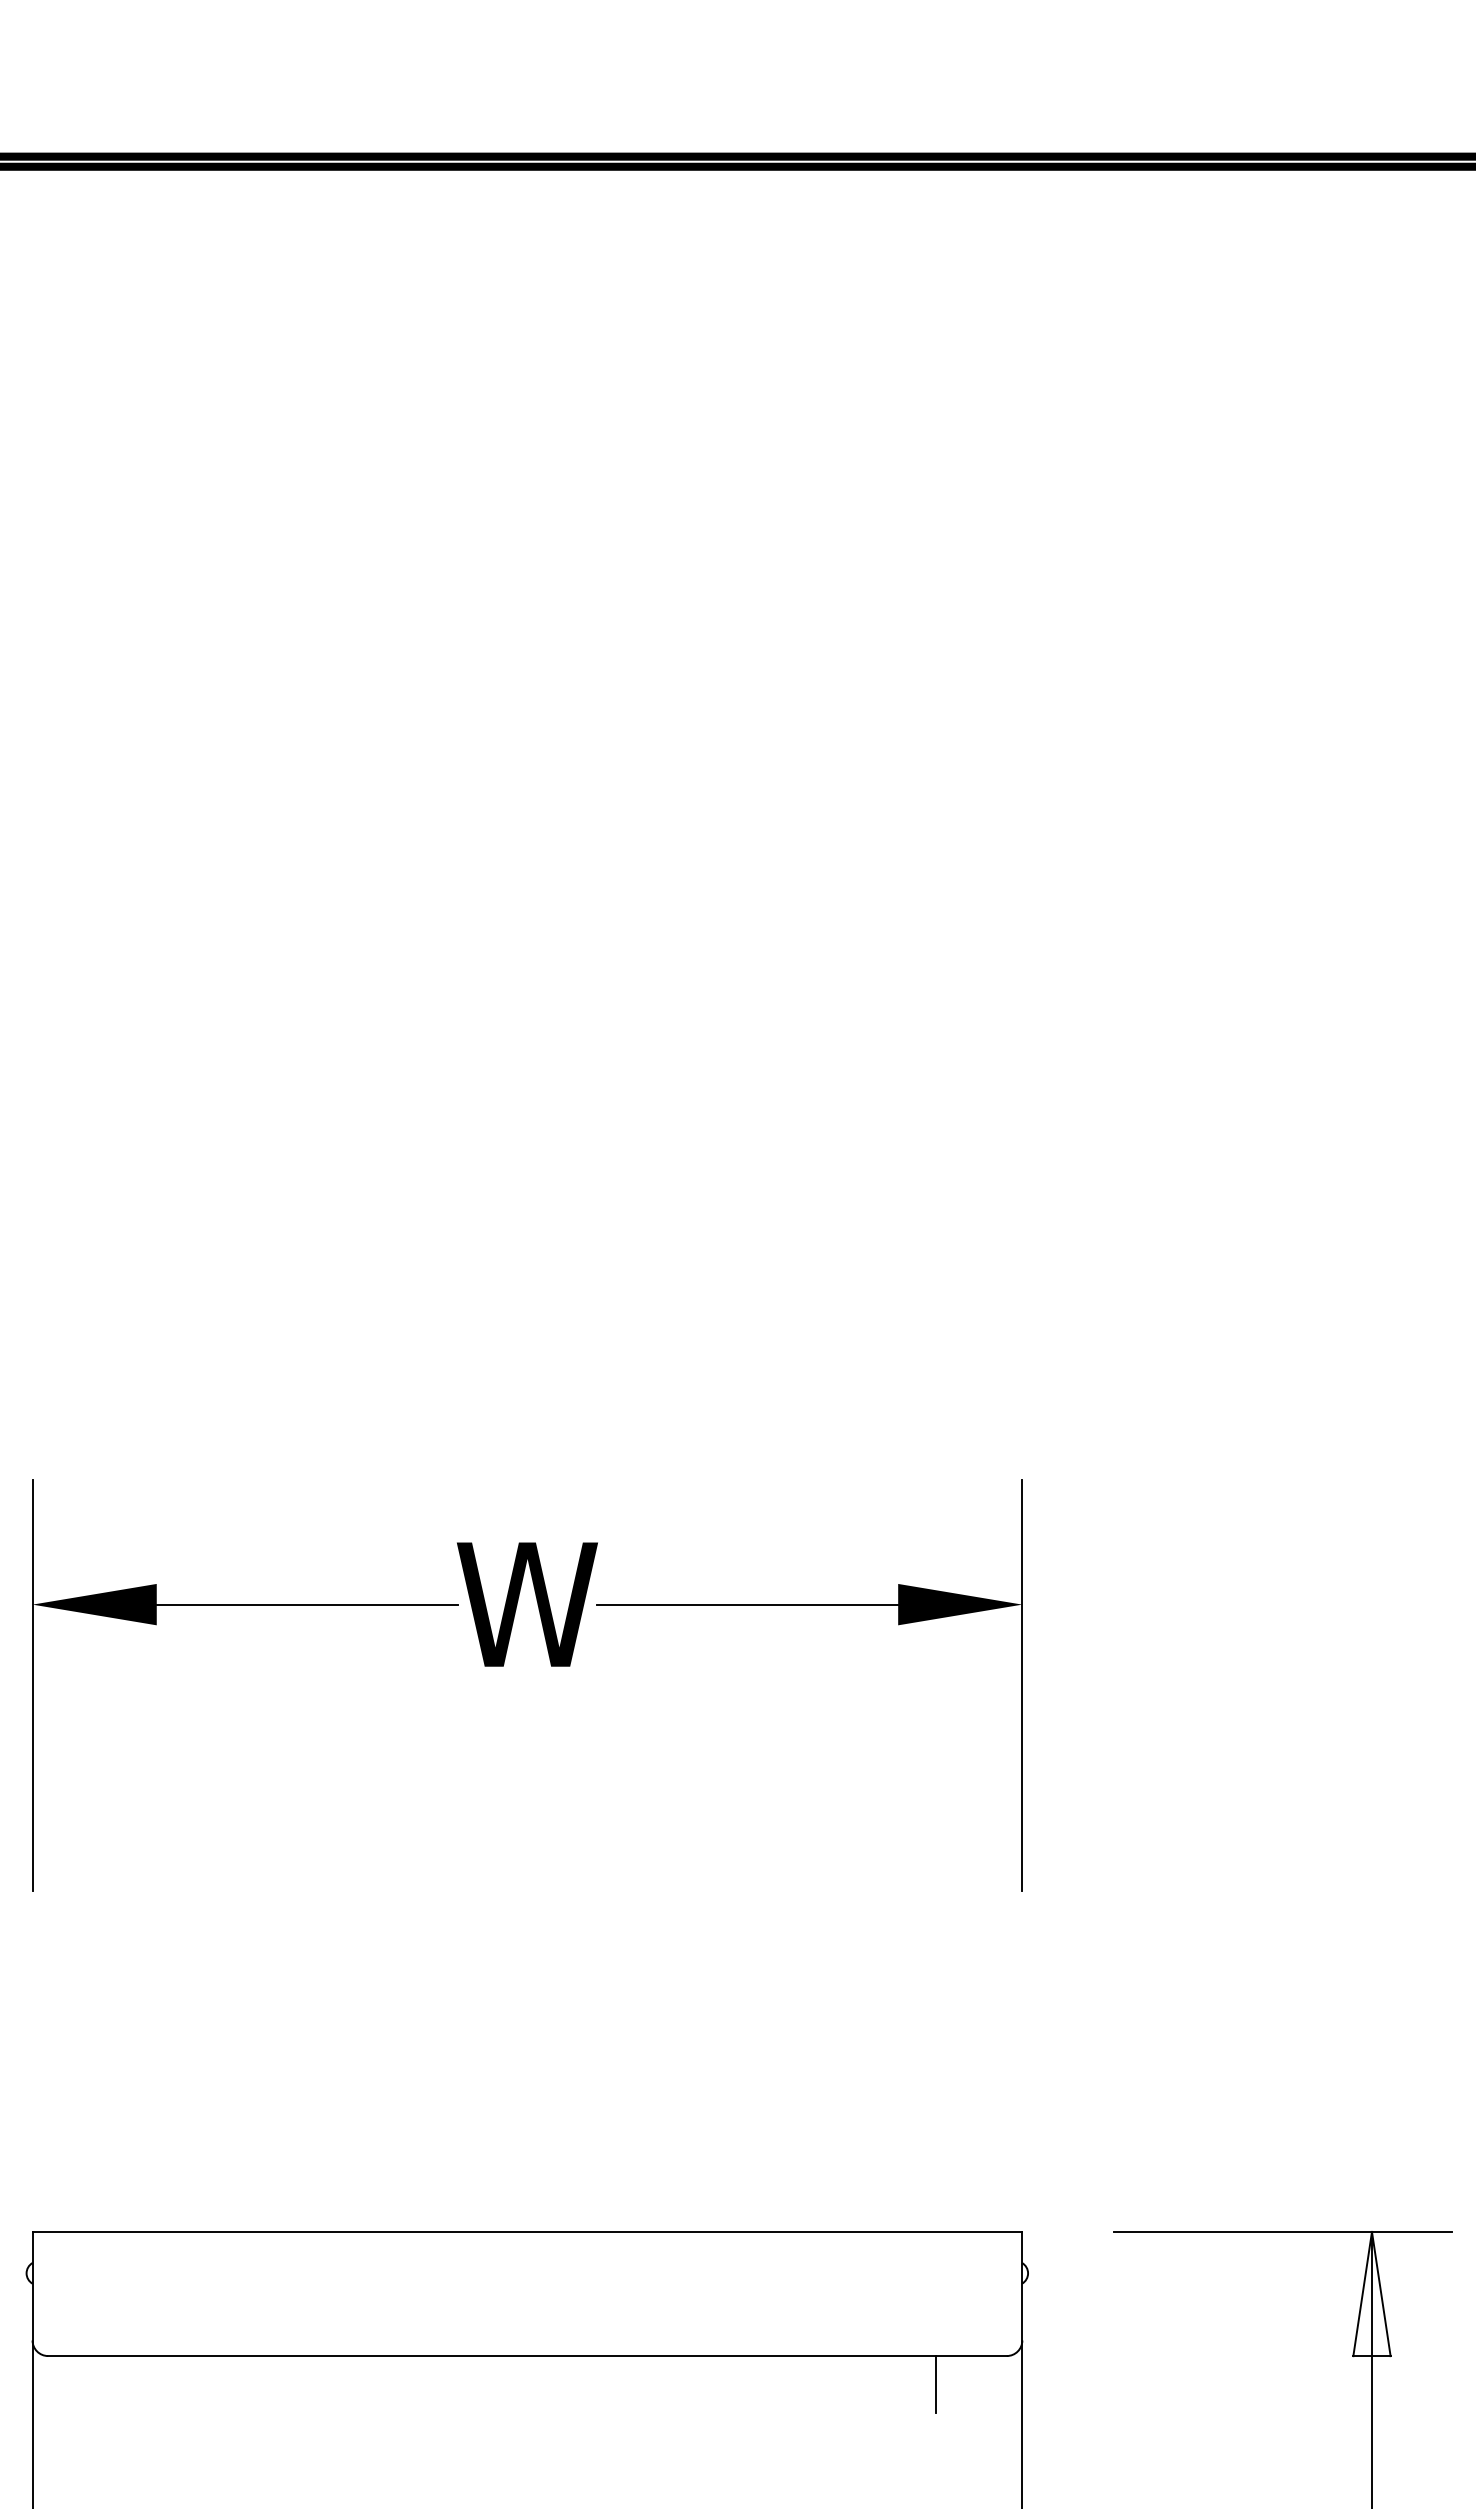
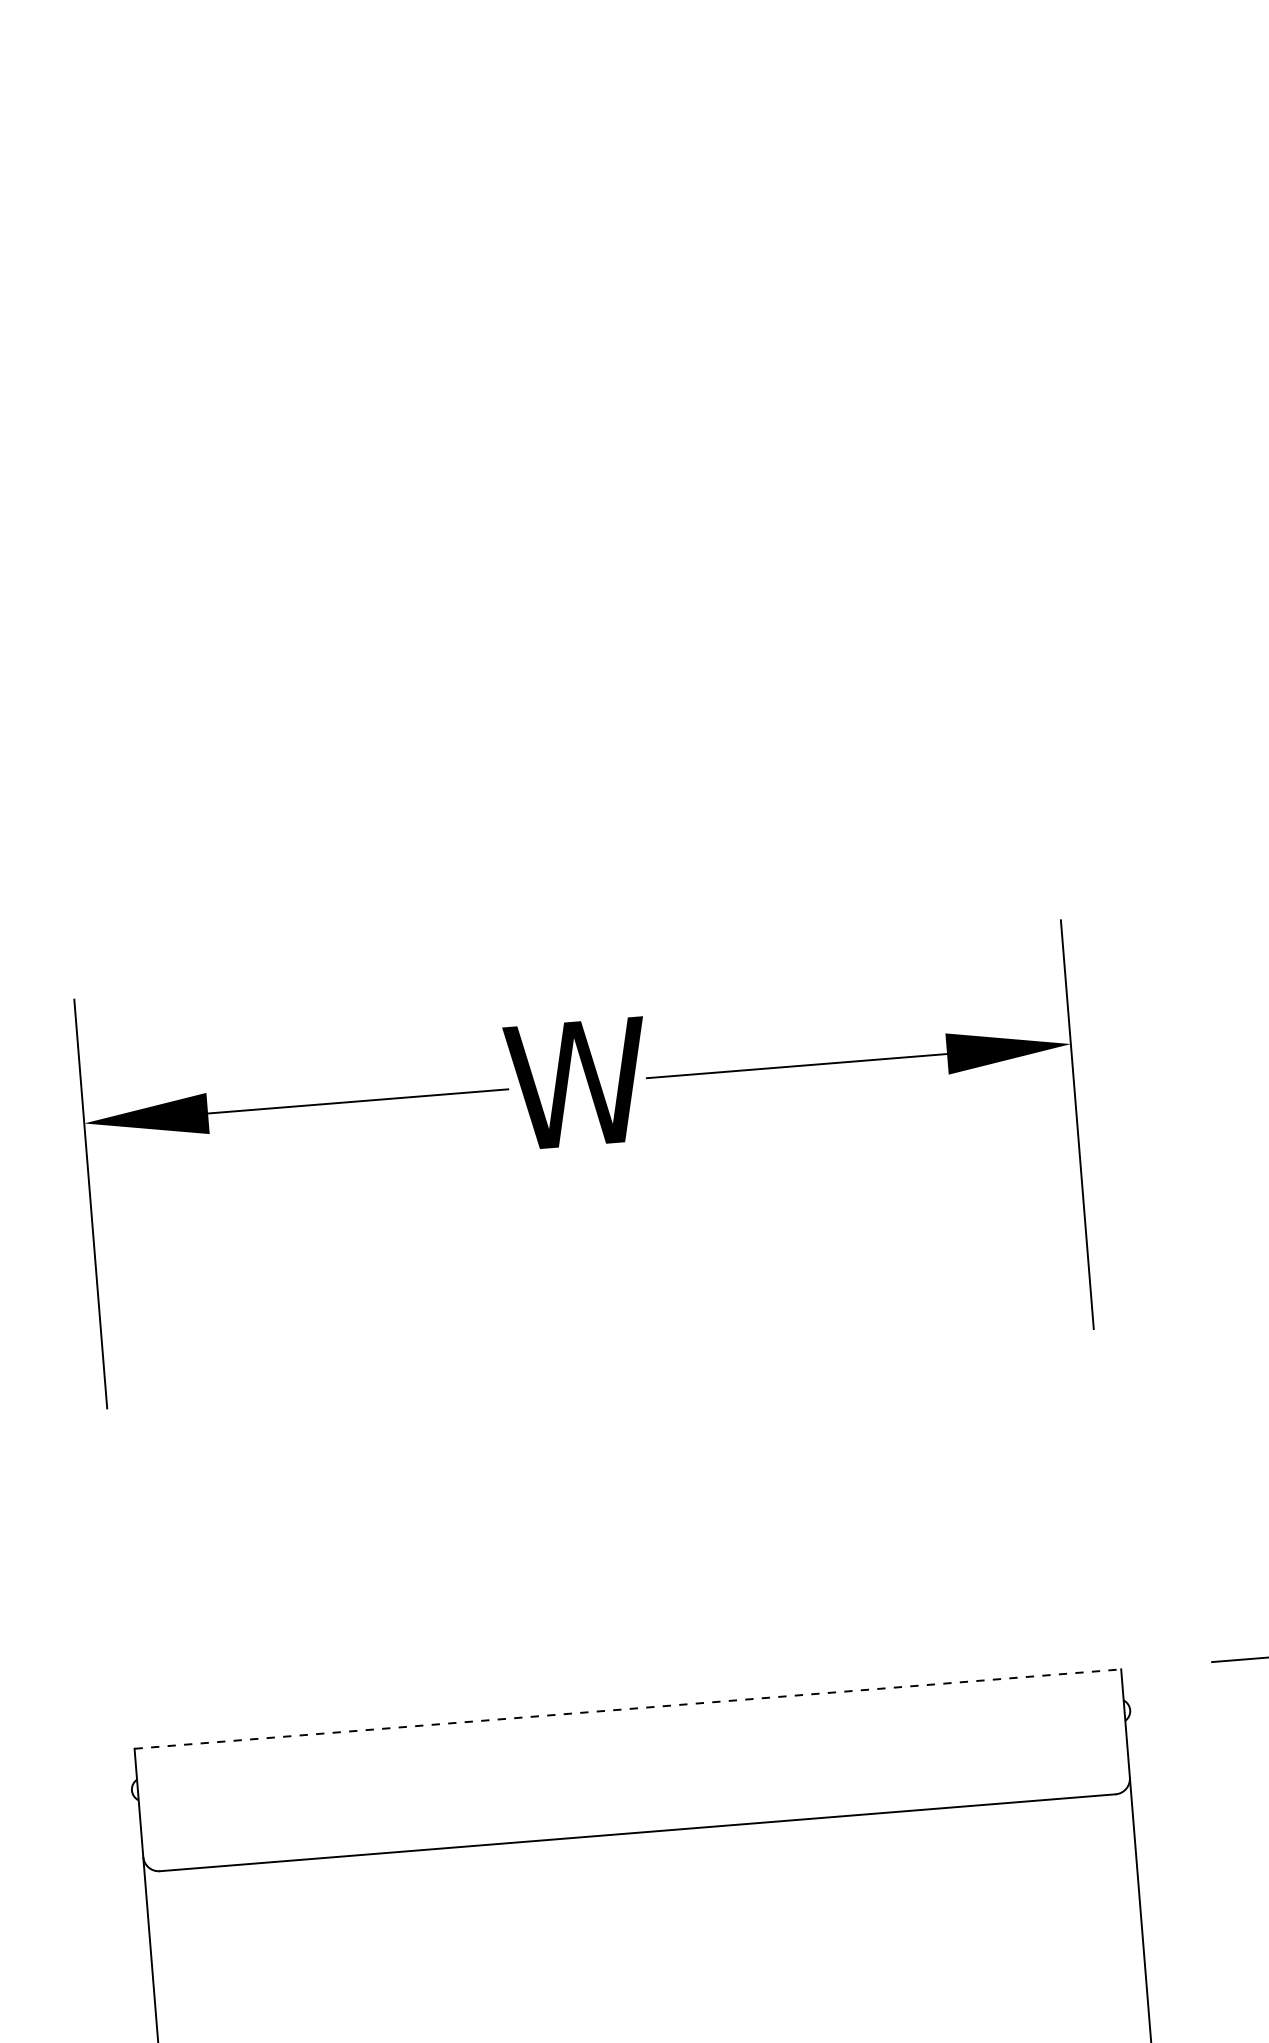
line: (527, 2231) -> (627, 1708), solid -> dashed
line: (935, 2384) -> (1046, 1828), removed

